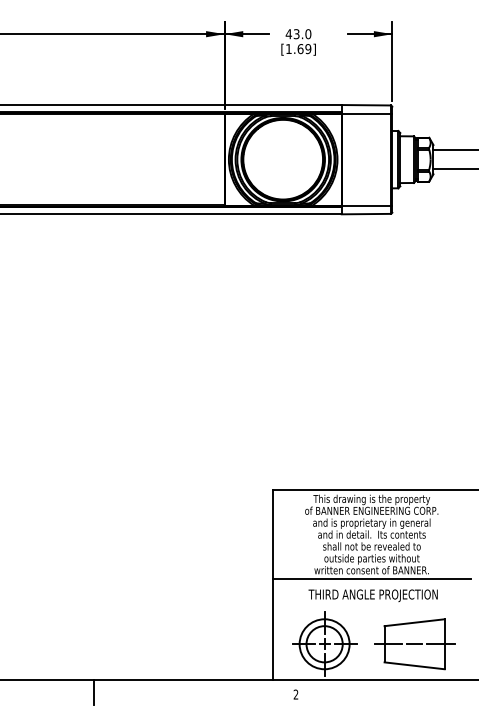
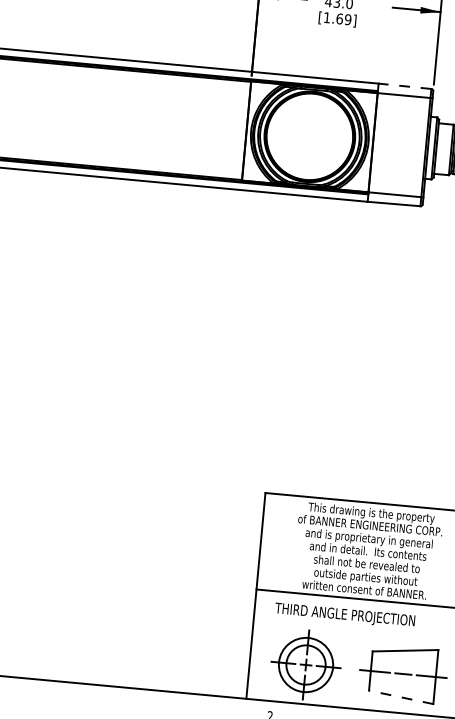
line: (365, 105) -> (404, 86), solid -> dashed
text: (372, 595) -> (344, 615), moved
line: (414, 665) -> (401, 696), solid -> dashed
line: (93, 692) -> (51, 693), removed

